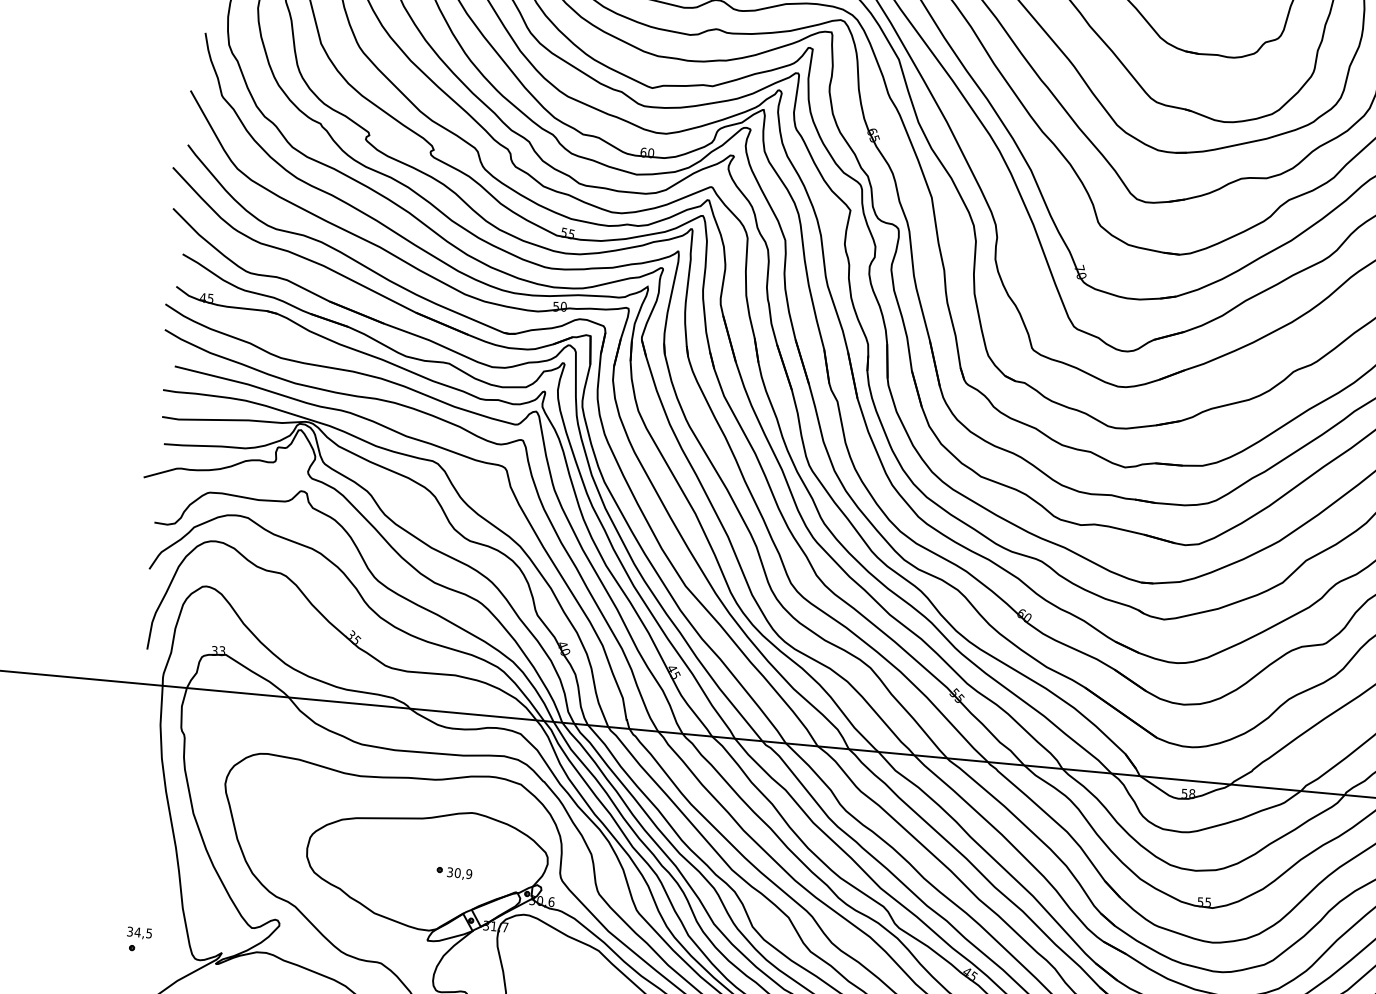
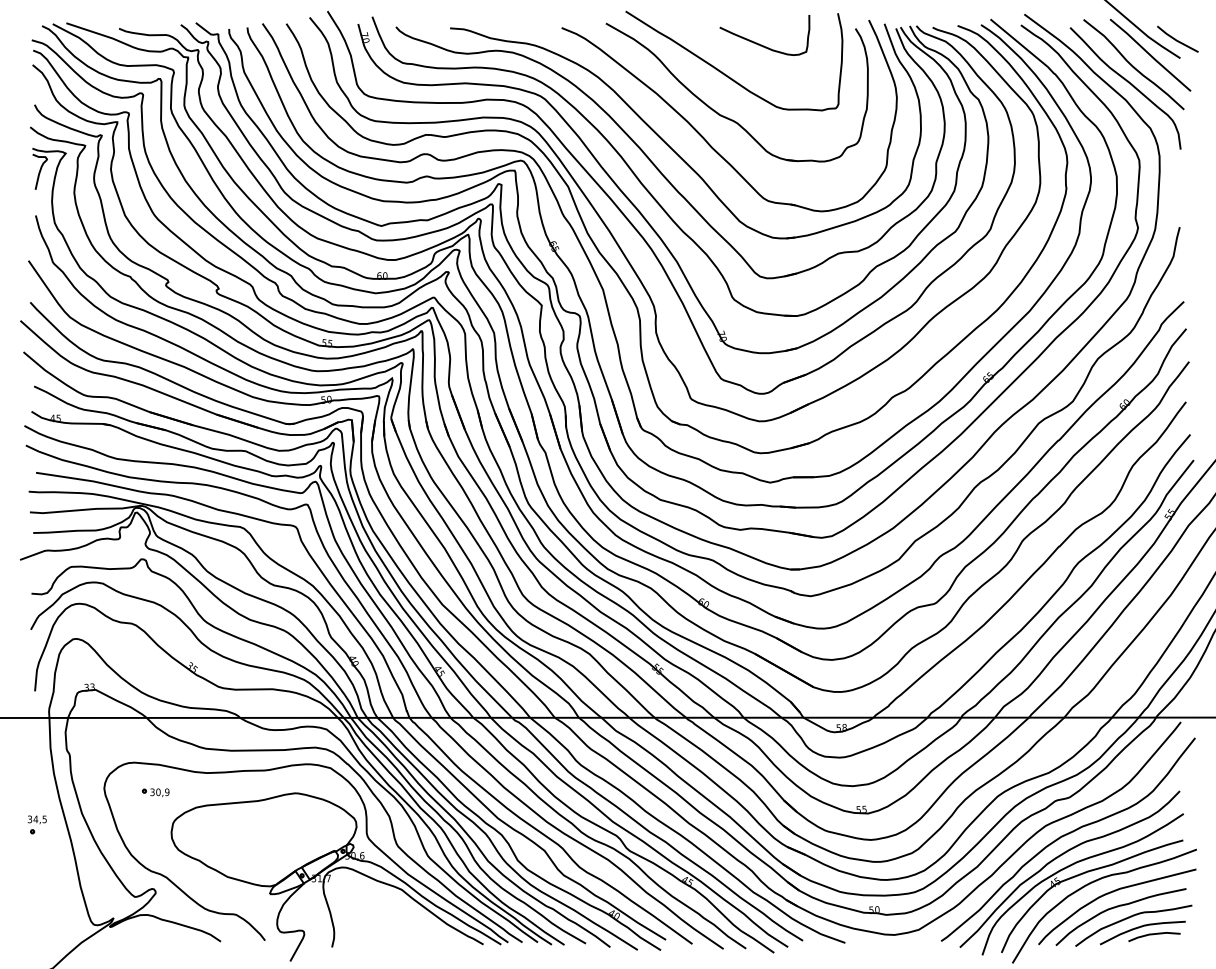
part: (453, 872) -> (155, 792), moved
part: (137, 939) -> (36, 824), moved

